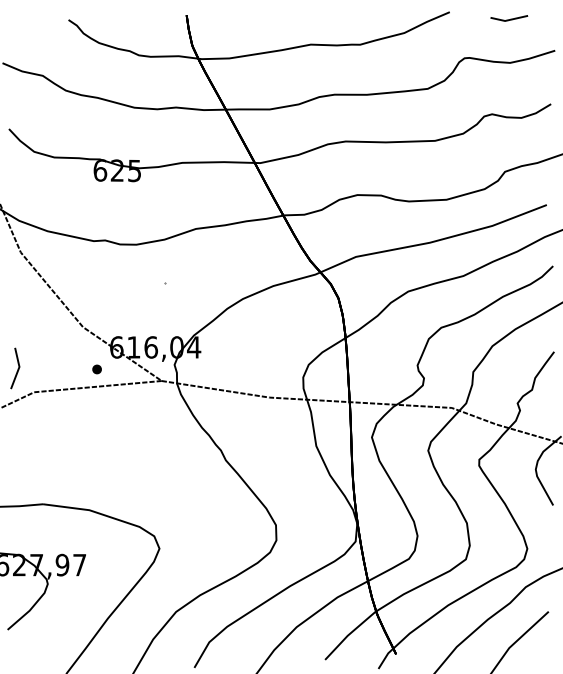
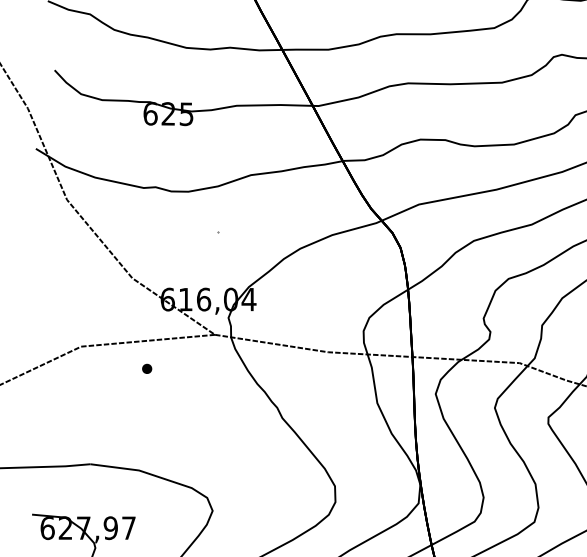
line: (17, 368) -> (63, 321), removed
part: (96, 369) -> (146, 368), moved

